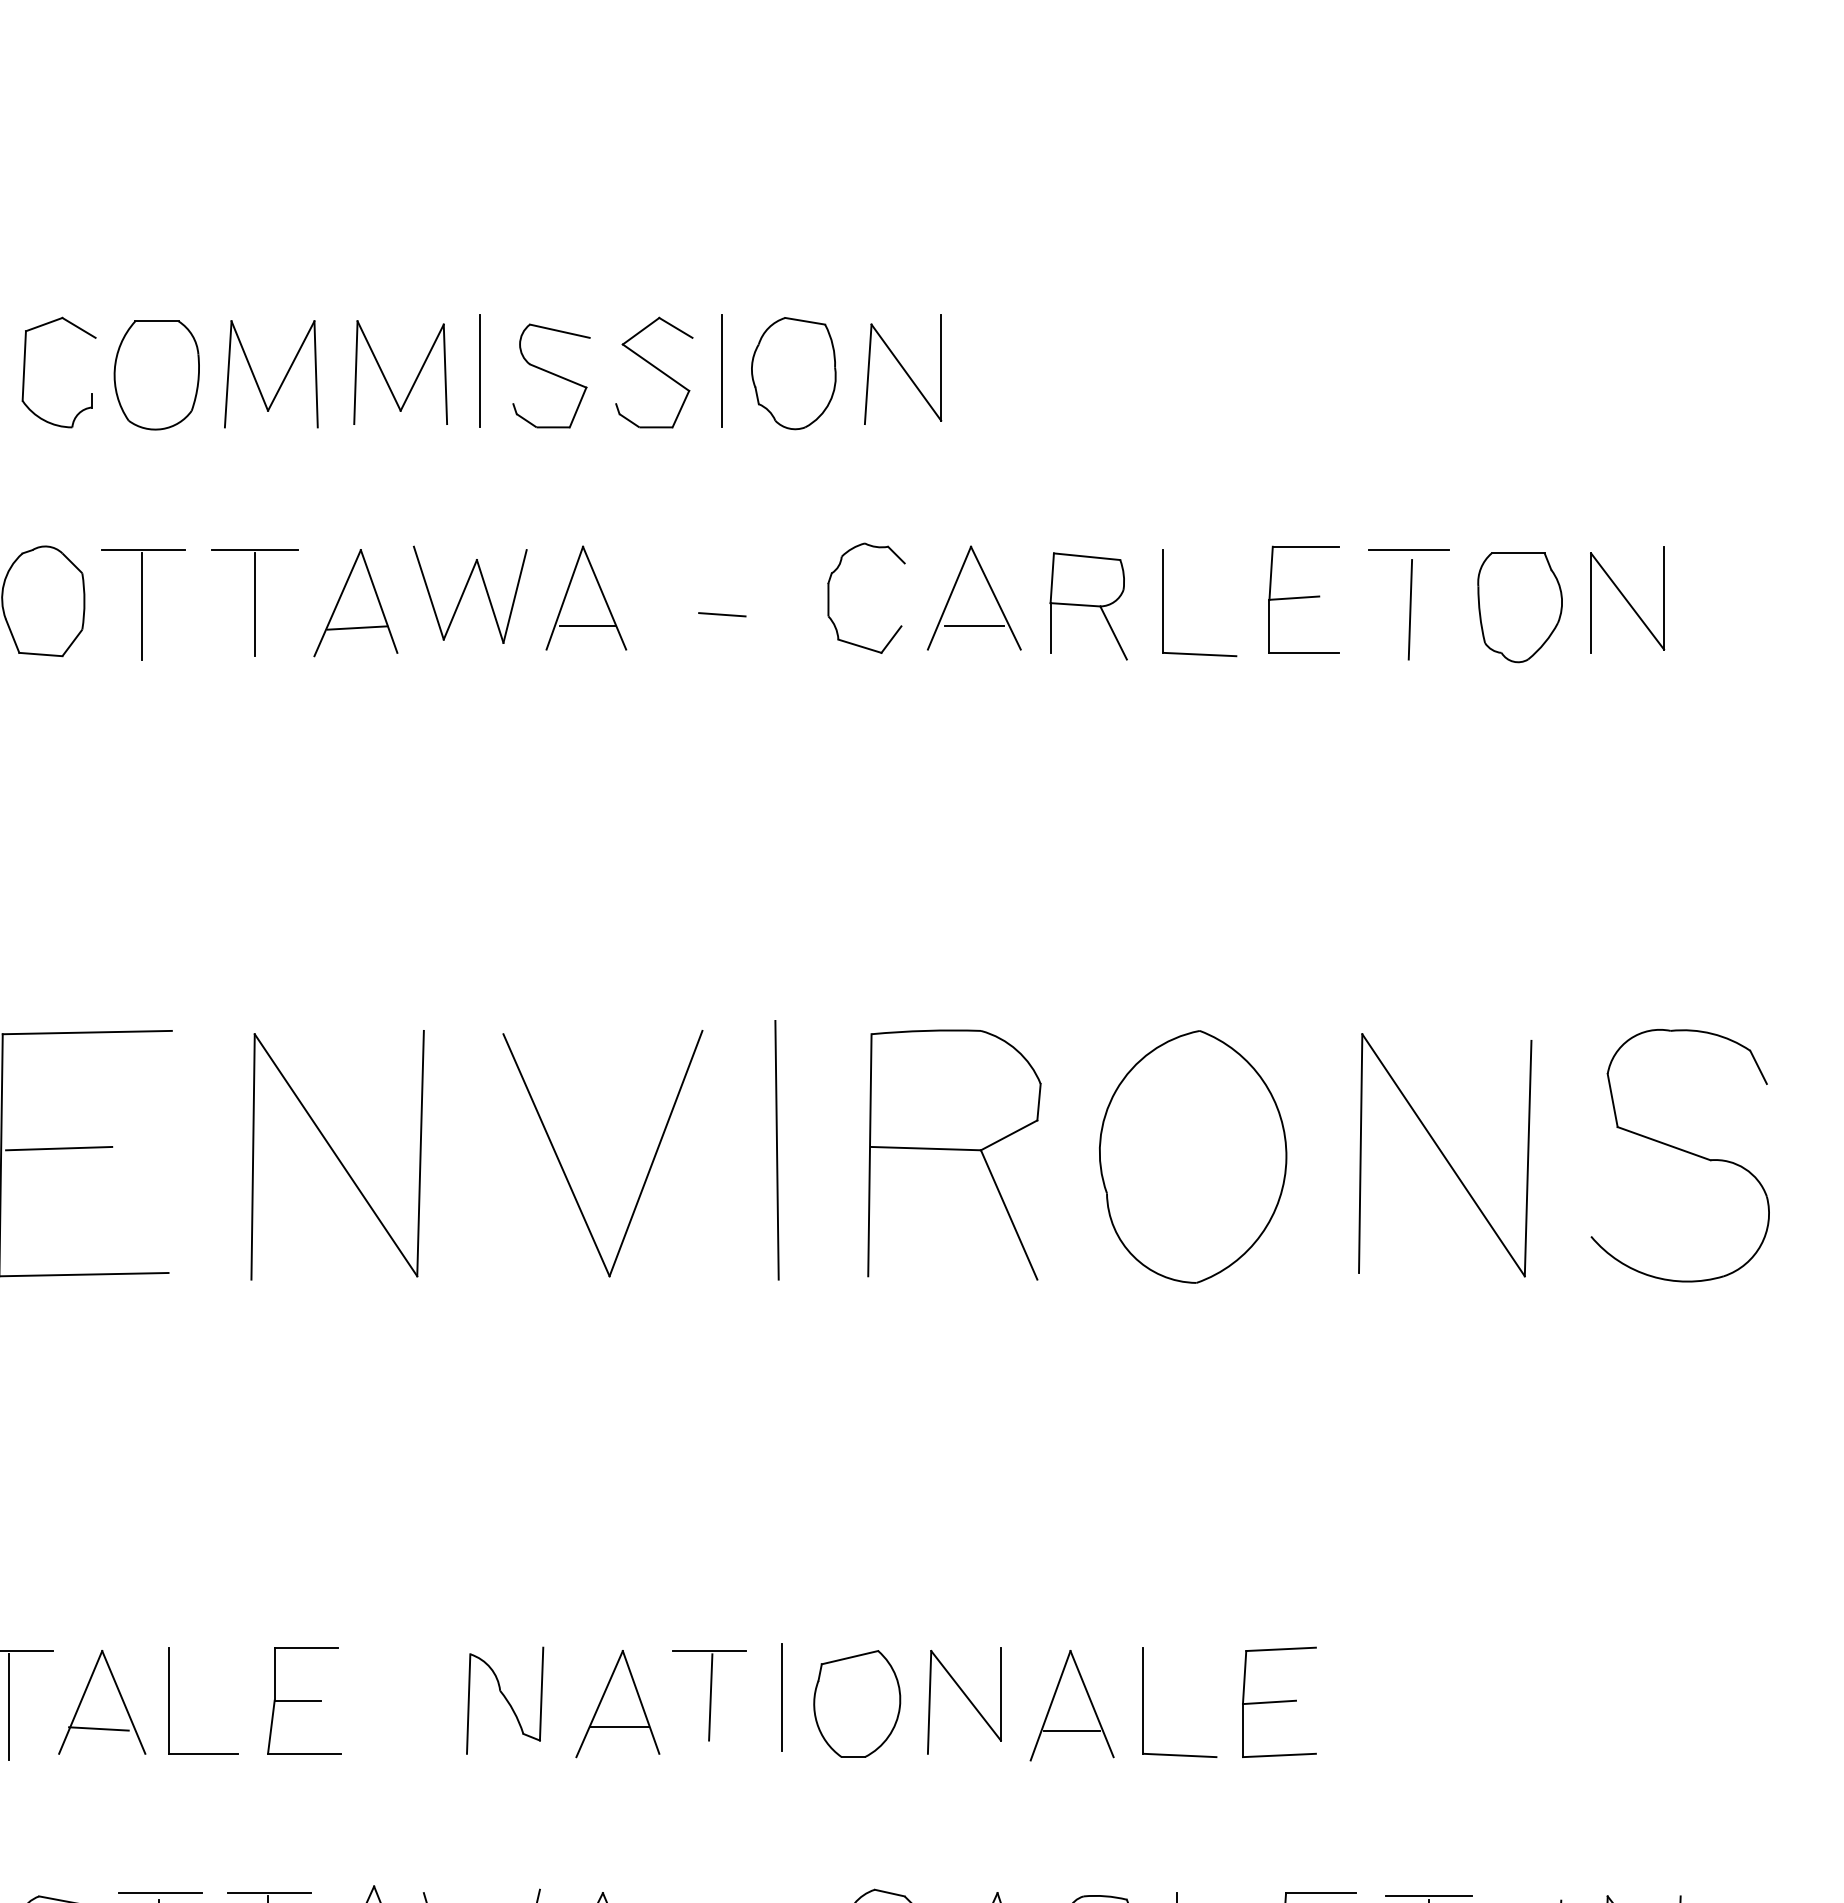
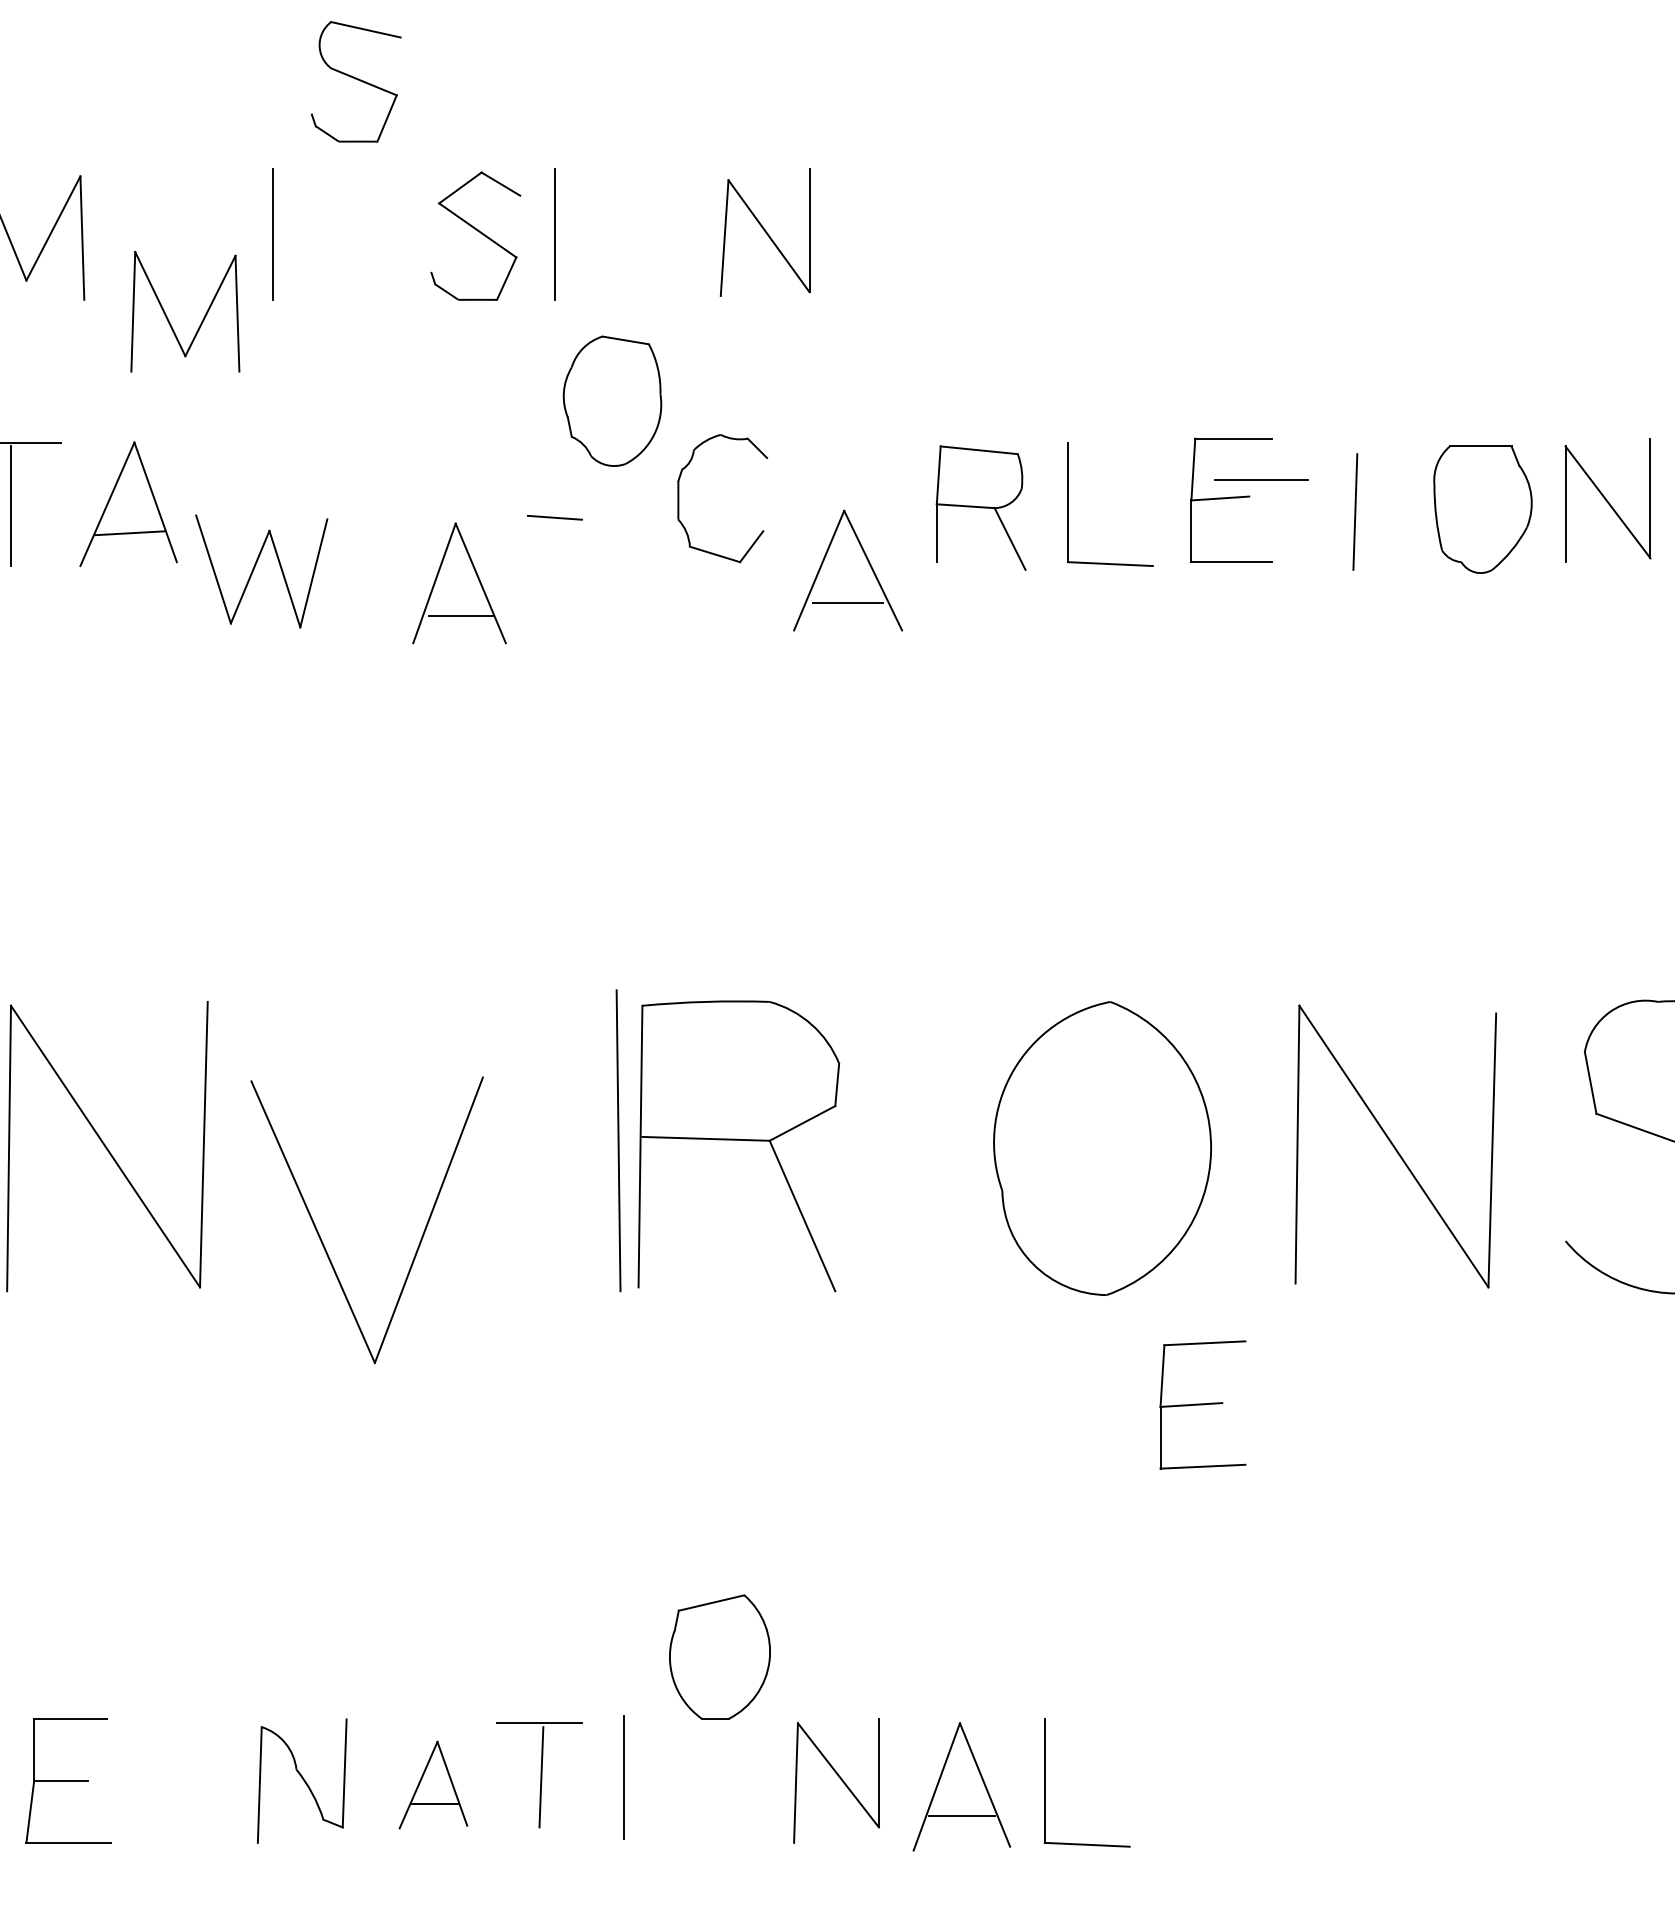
part: (793, 373) -> (612, 401), moved
part: (551, 375) -> (356, 81), moved
part: (386, 378) -> (168, 318), moved
line: (1408, 549) -> (1261, 479), moved
part: (990, 589) -> (866, 560), moved
part: (600, 591) -> (476, 575), moved
part: (464, 592) -> (254, 568), moved
part: (954, 1154) -> (738, 1145), moved
part: (565, 1172) -> (323, 1242), moved
part: (1279, 1701) -> (1203, 1403), moved
part: (857, 1703) -> (720, 1656), moved
part: (617, 1704) -> (432, 1785), size x0.7

